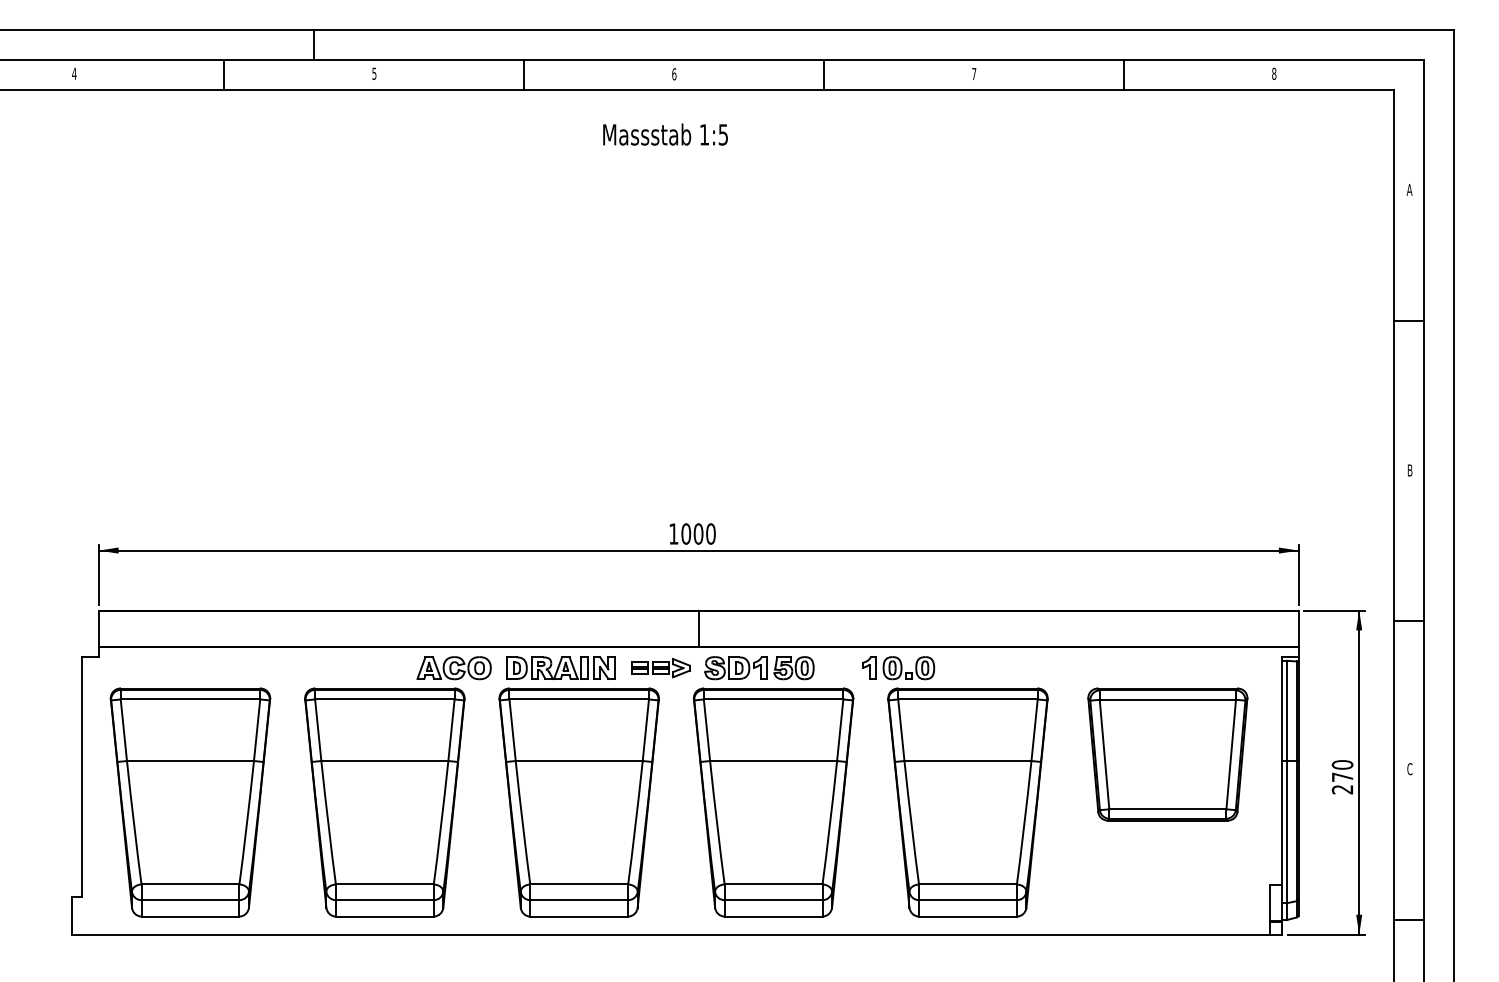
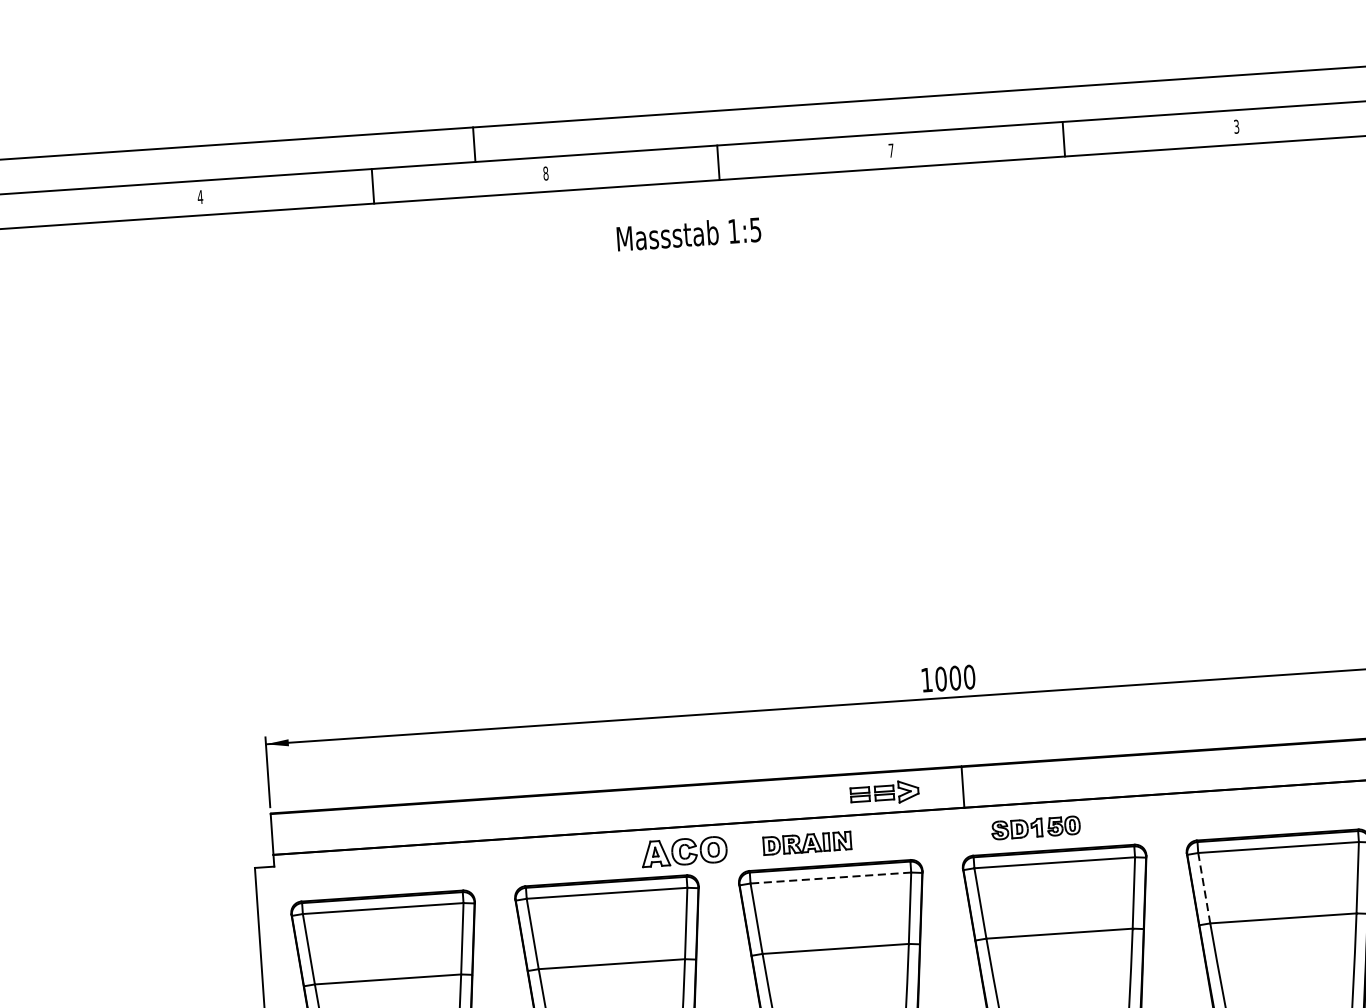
text: (374, 73) -> (545, 173), 5 -> 8
text: (974, 73) -> (1236, 126), 7 -> 3
text: (674, 74) -> (891, 150), 6 -> 7
text: (665, 134) -> (688, 234), moved
part: (560, 667) -> (806, 842), size x0.7
part: (660, 668) -> (884, 793), moved
part: (759, 668) -> (1036, 828), size x0.7
part: (898, 668) -> (1196, 817), removed
line: (579, 699) -> (831, 878), solid -> dashed
line: (901, 730) -> (1204, 888), solid -> dashed

